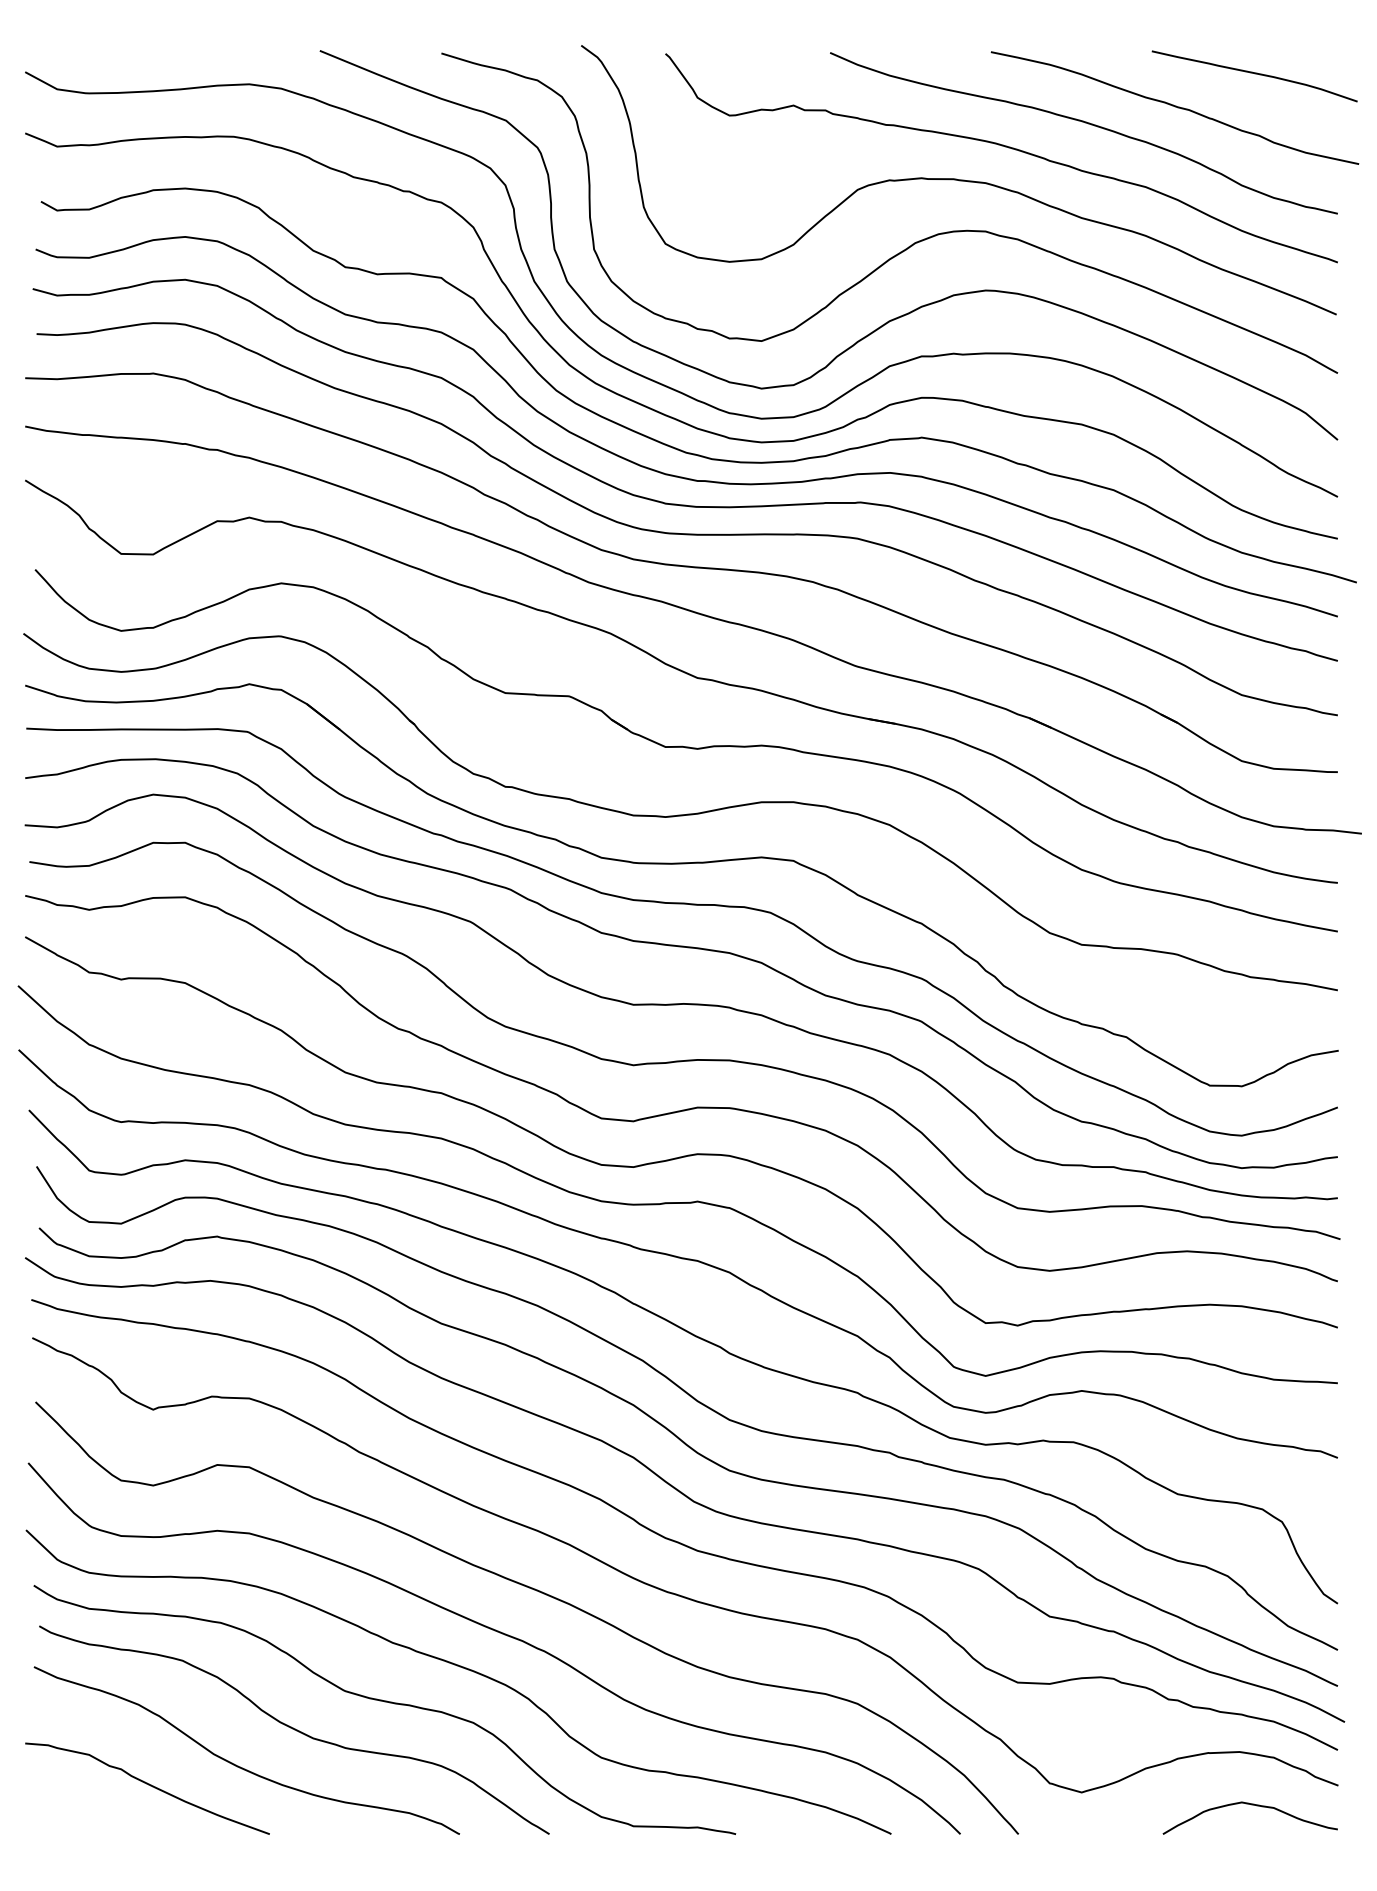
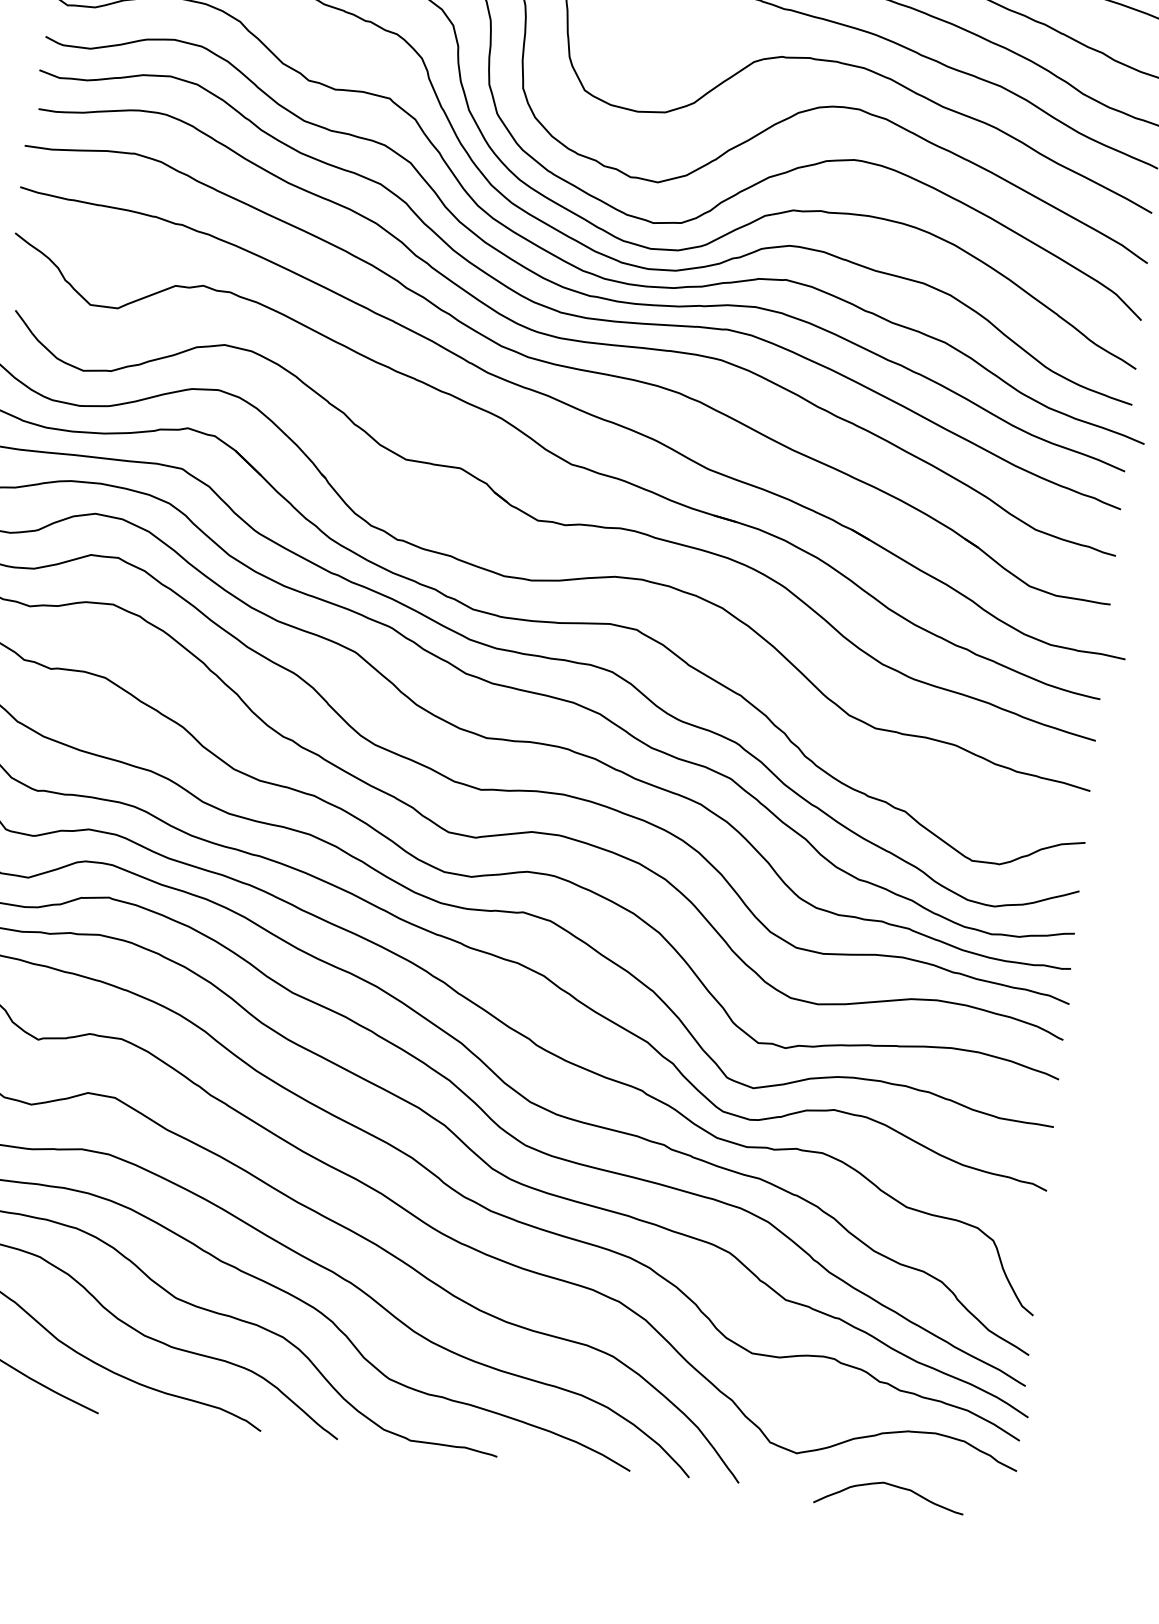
curve: (1251, 1805) -> (891, 1486), moved

